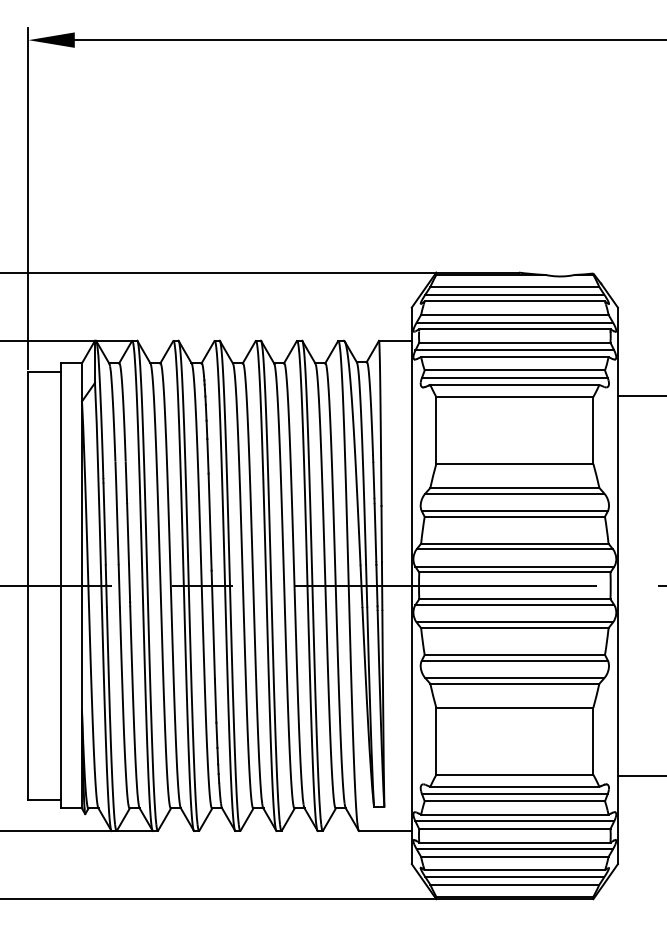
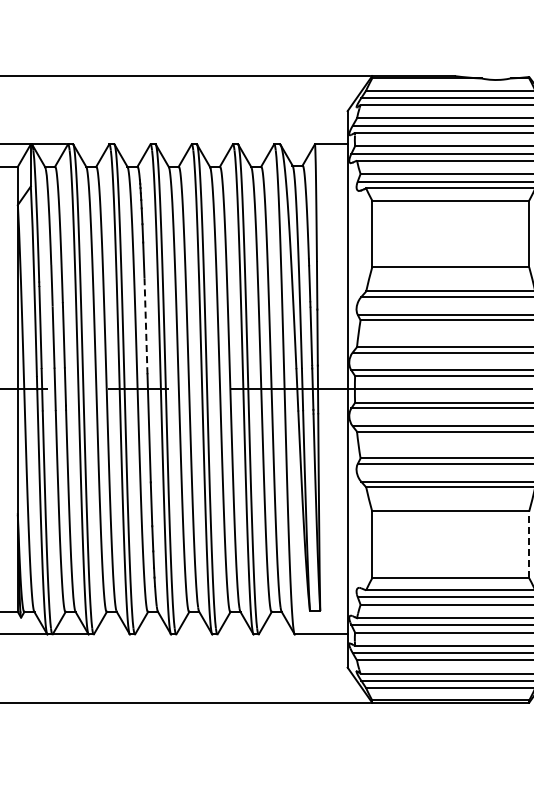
line: (210, 522) -> (146, 326), solid -> dashed
line: (593, 740) -> (529, 544), solid -> dashed

